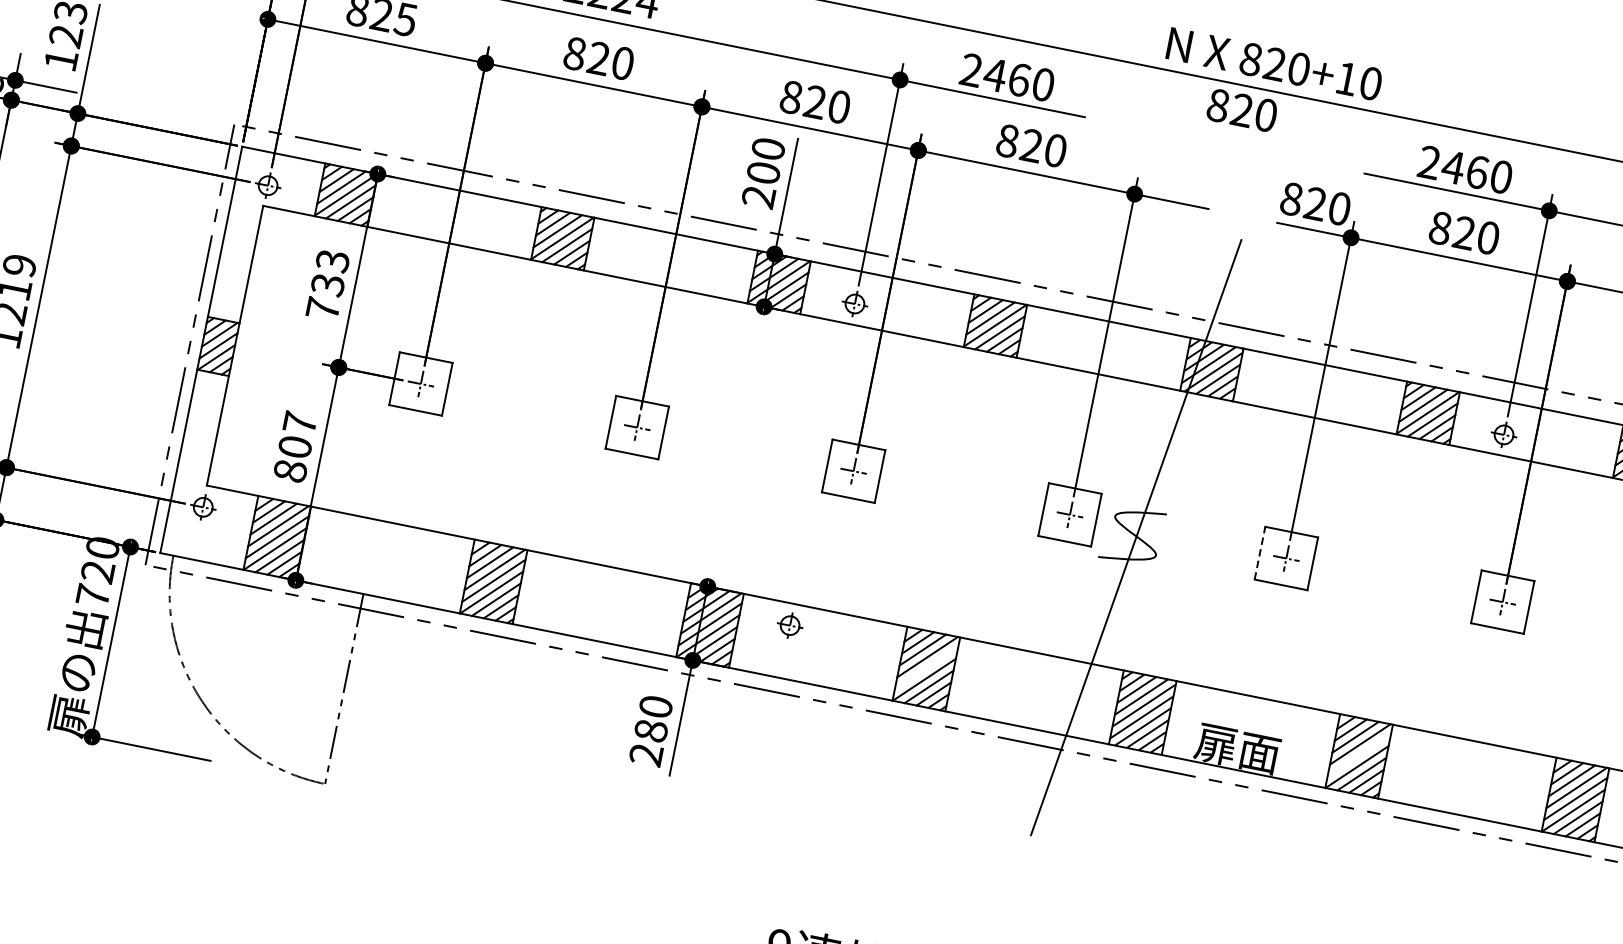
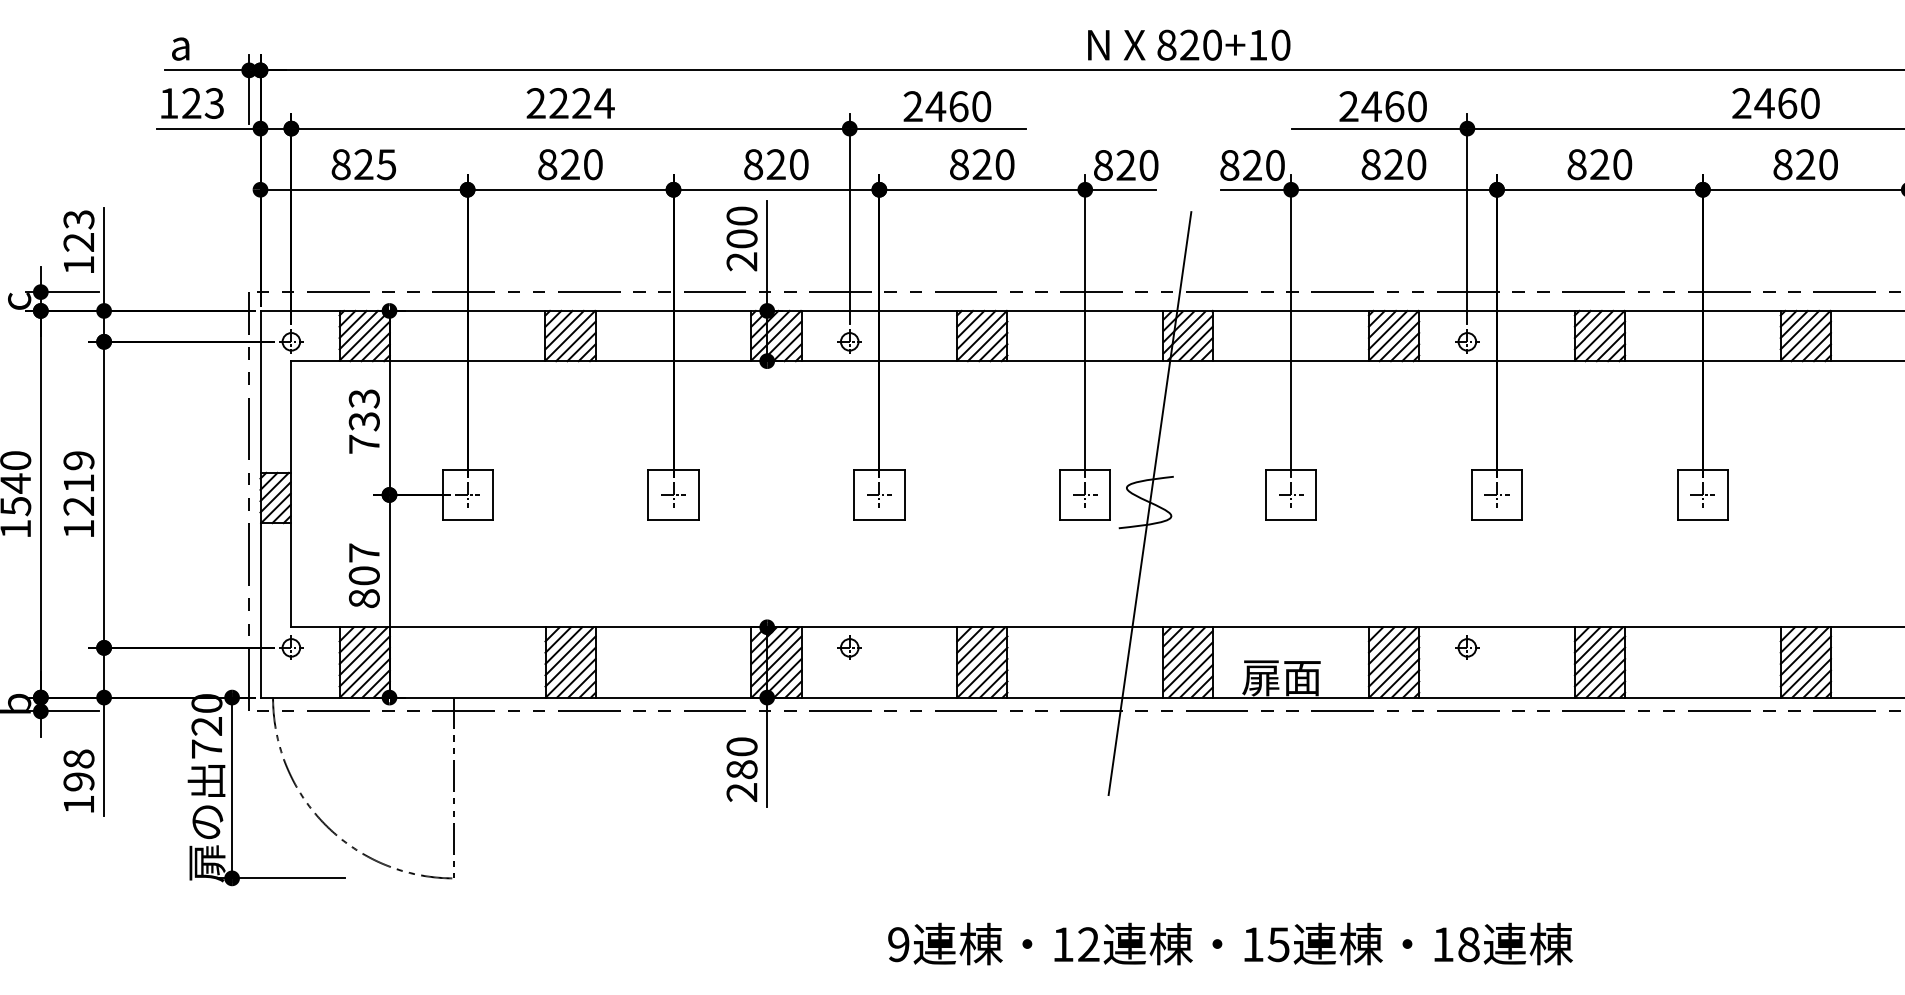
text: (1242, 110) -> (1126, 165), moved
line: (1260, 552) -> (1266, 494), dashed -> solid
line: (926, 668) -> (982, 661), added
line: (1359, 755) -> (1394, 661), added
part: (1439, 756) -> (1467, 647), added

